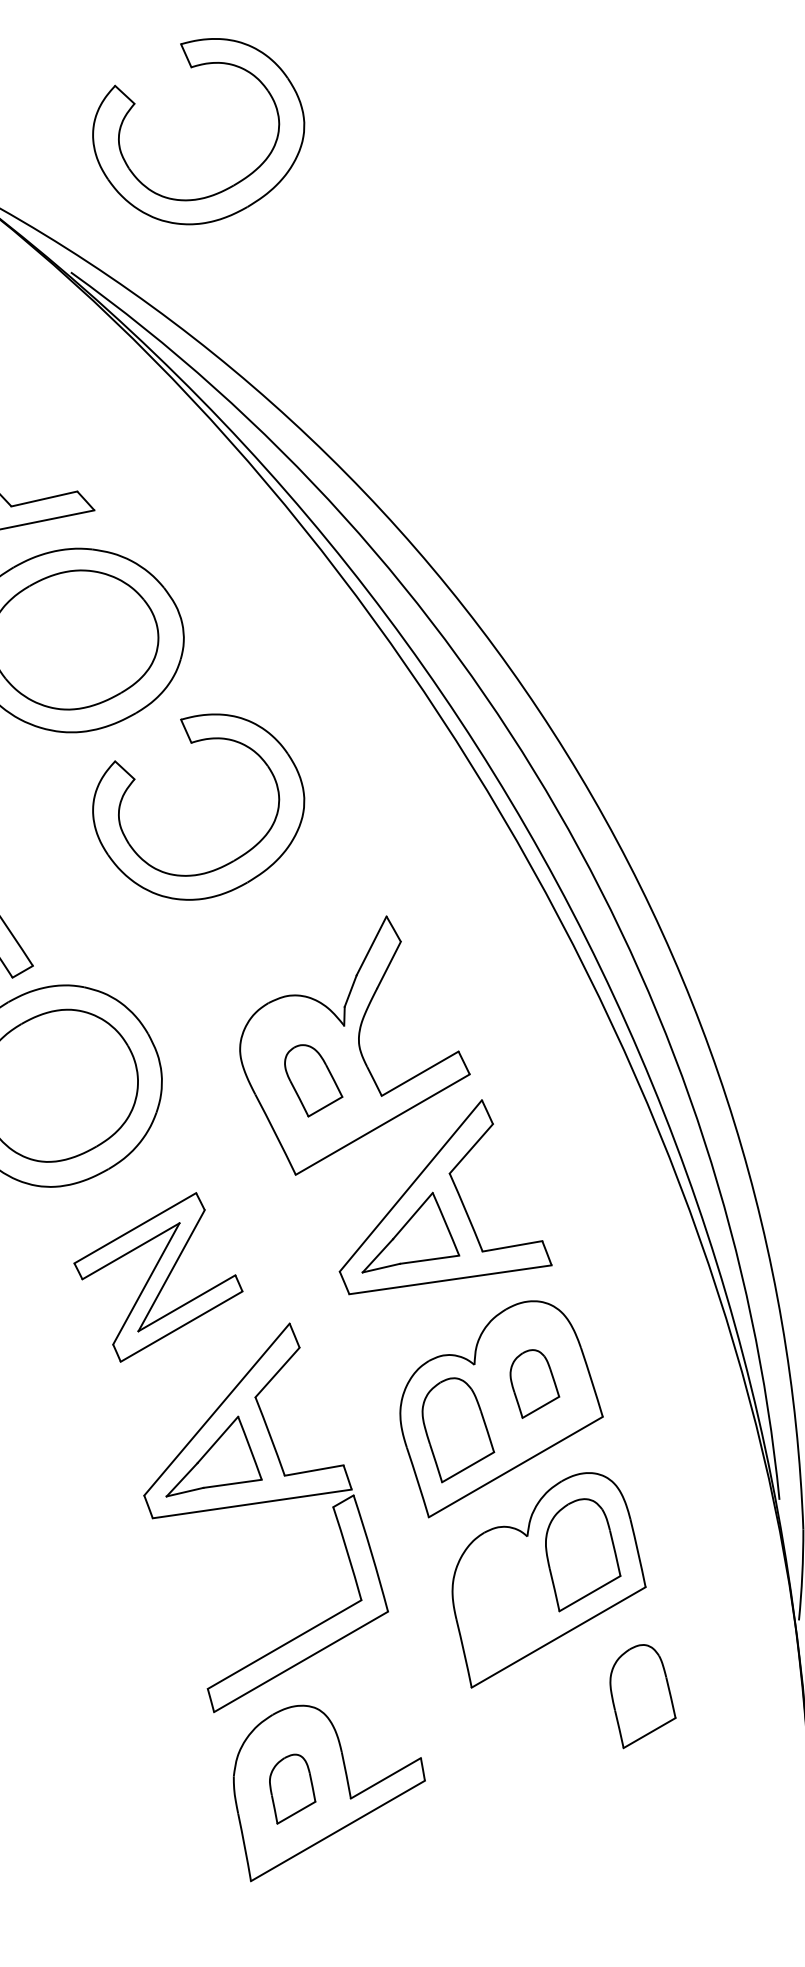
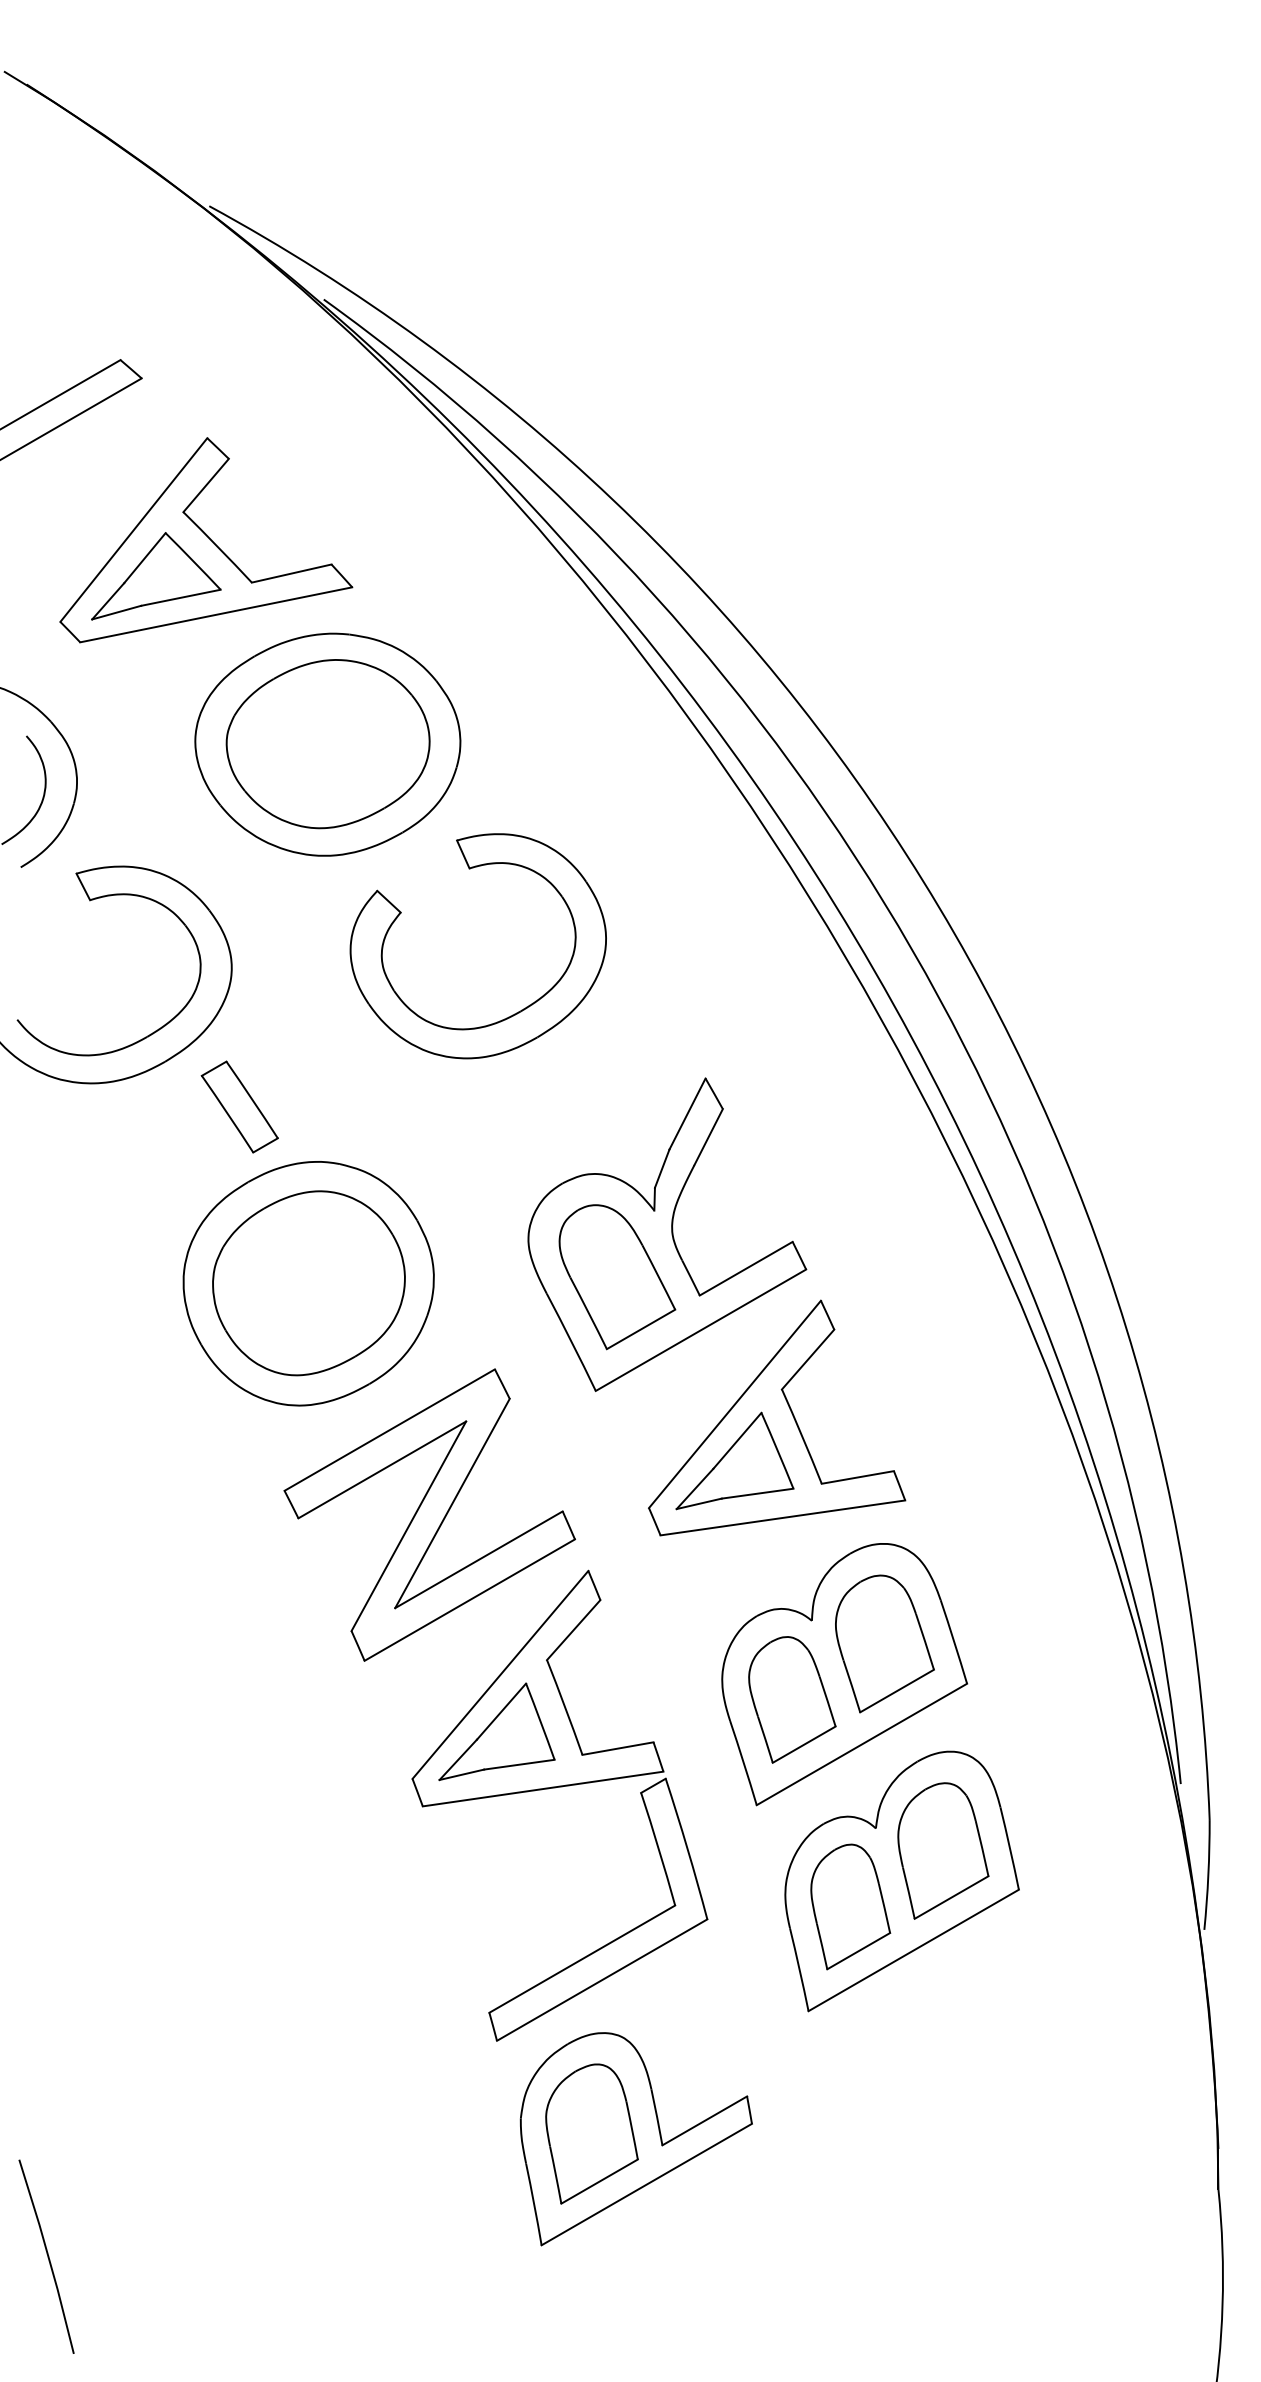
part: (226, 188) -> (512, 197), removed
part: (313, 1081) -> (617, 1277), size x1.67
part: (158, 1276) -> (429, 1514), size x1.43
part: (534, 1383) -> (884, 1643), size x1.67
part: (642, 1696) -> (850, 1906), moved
part: (292, 1788) -> (591, 2133), size x1.67

